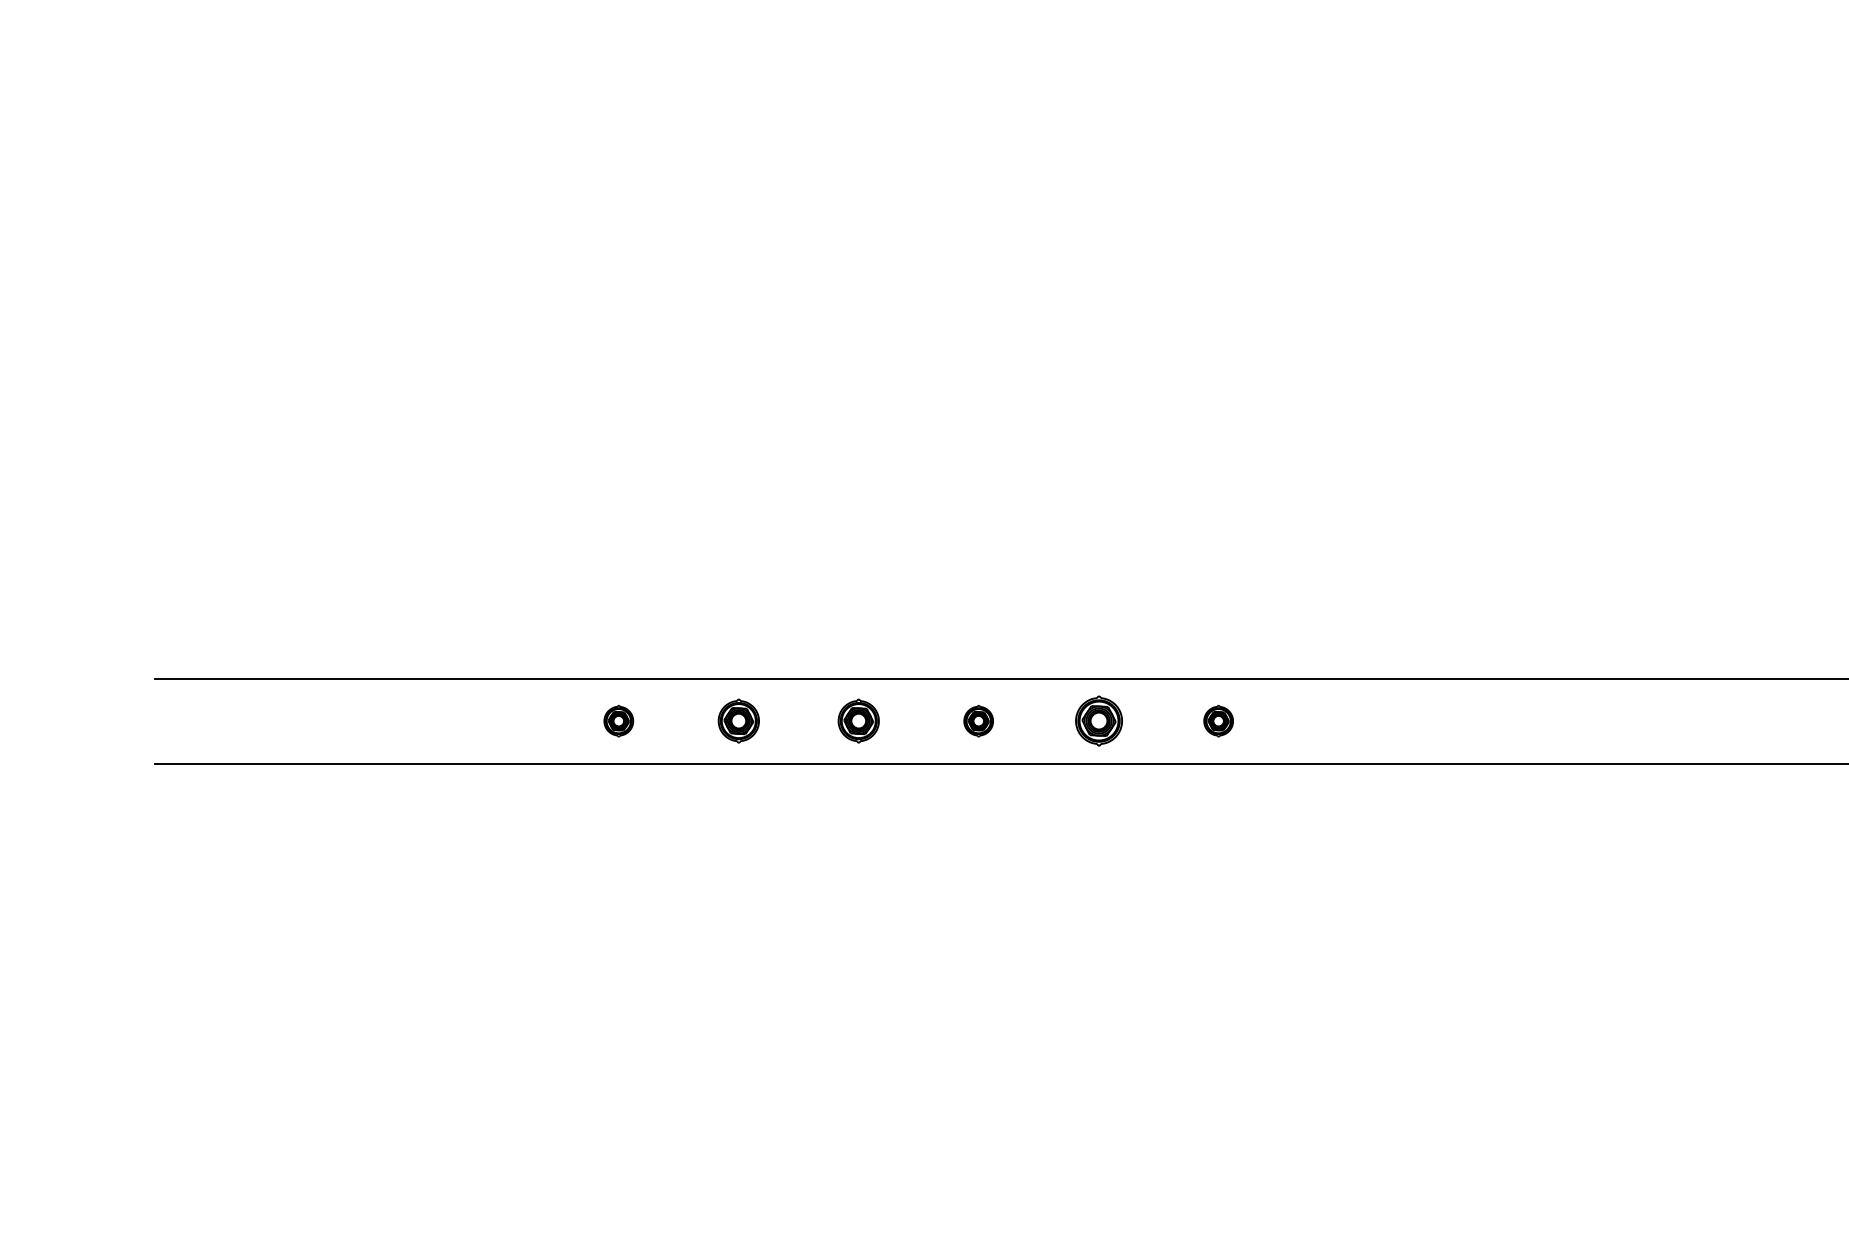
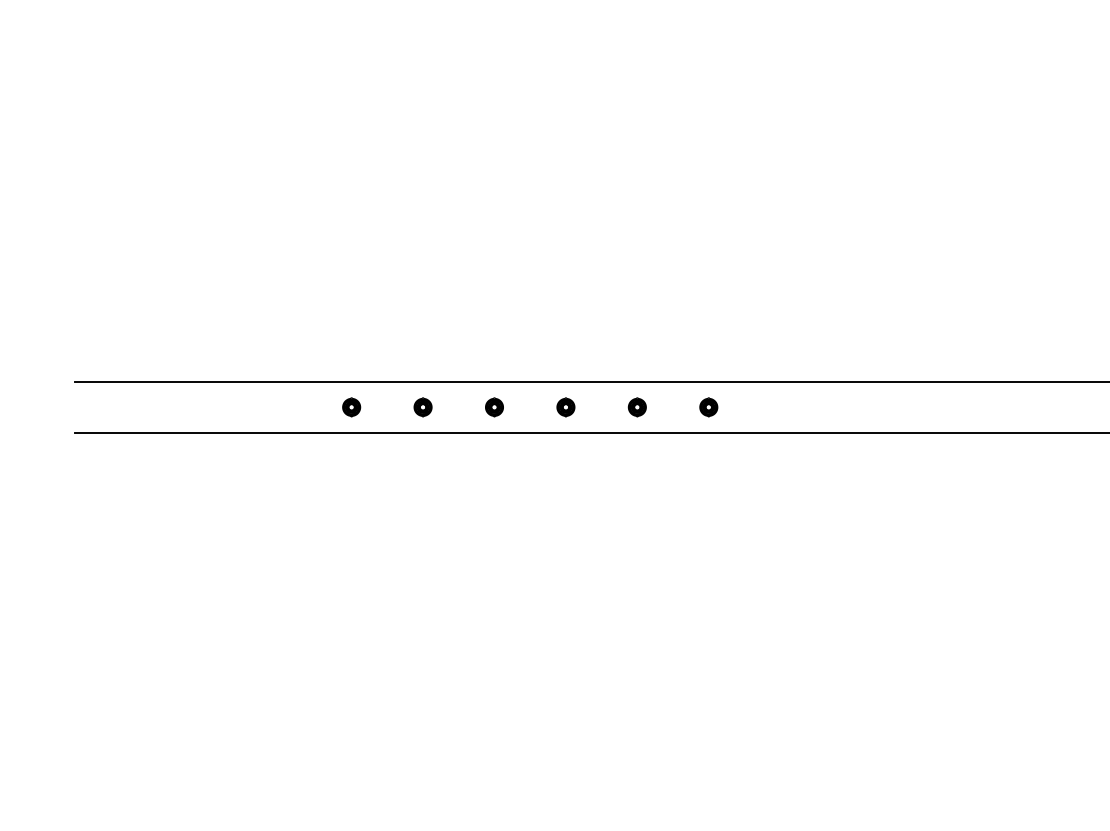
part: (737, 721) -> (422, 407), size x0.71
part: (858, 721) -> (494, 407), size x0.71
part: (1097, 721) -> (636, 407), size x0.62

